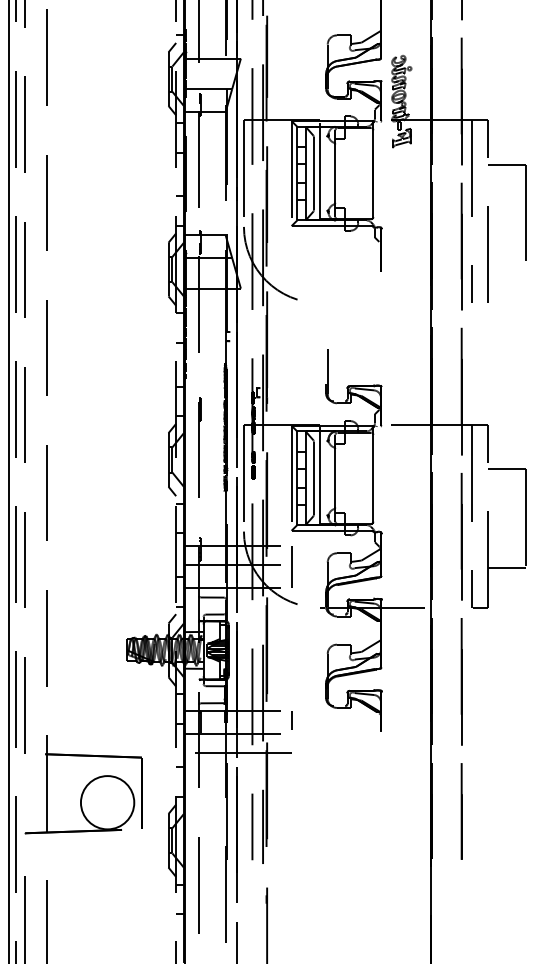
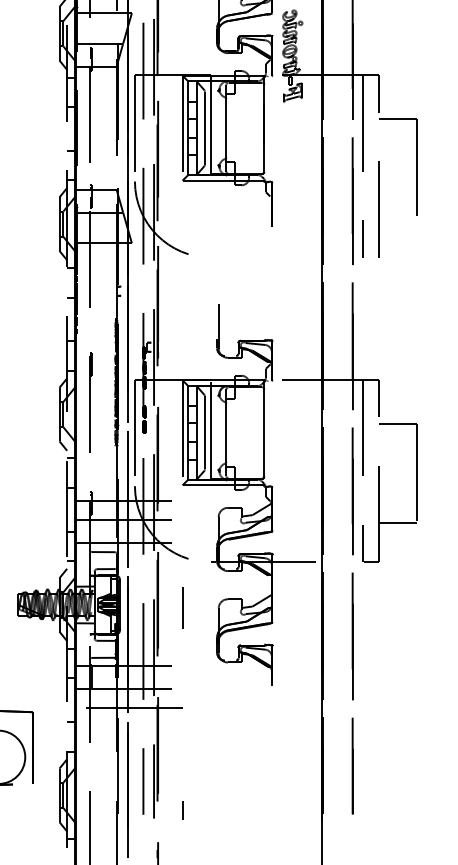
line: (291, 566) -> (182, 607), moved
line: (291, 720) -> (182, 810), moved

